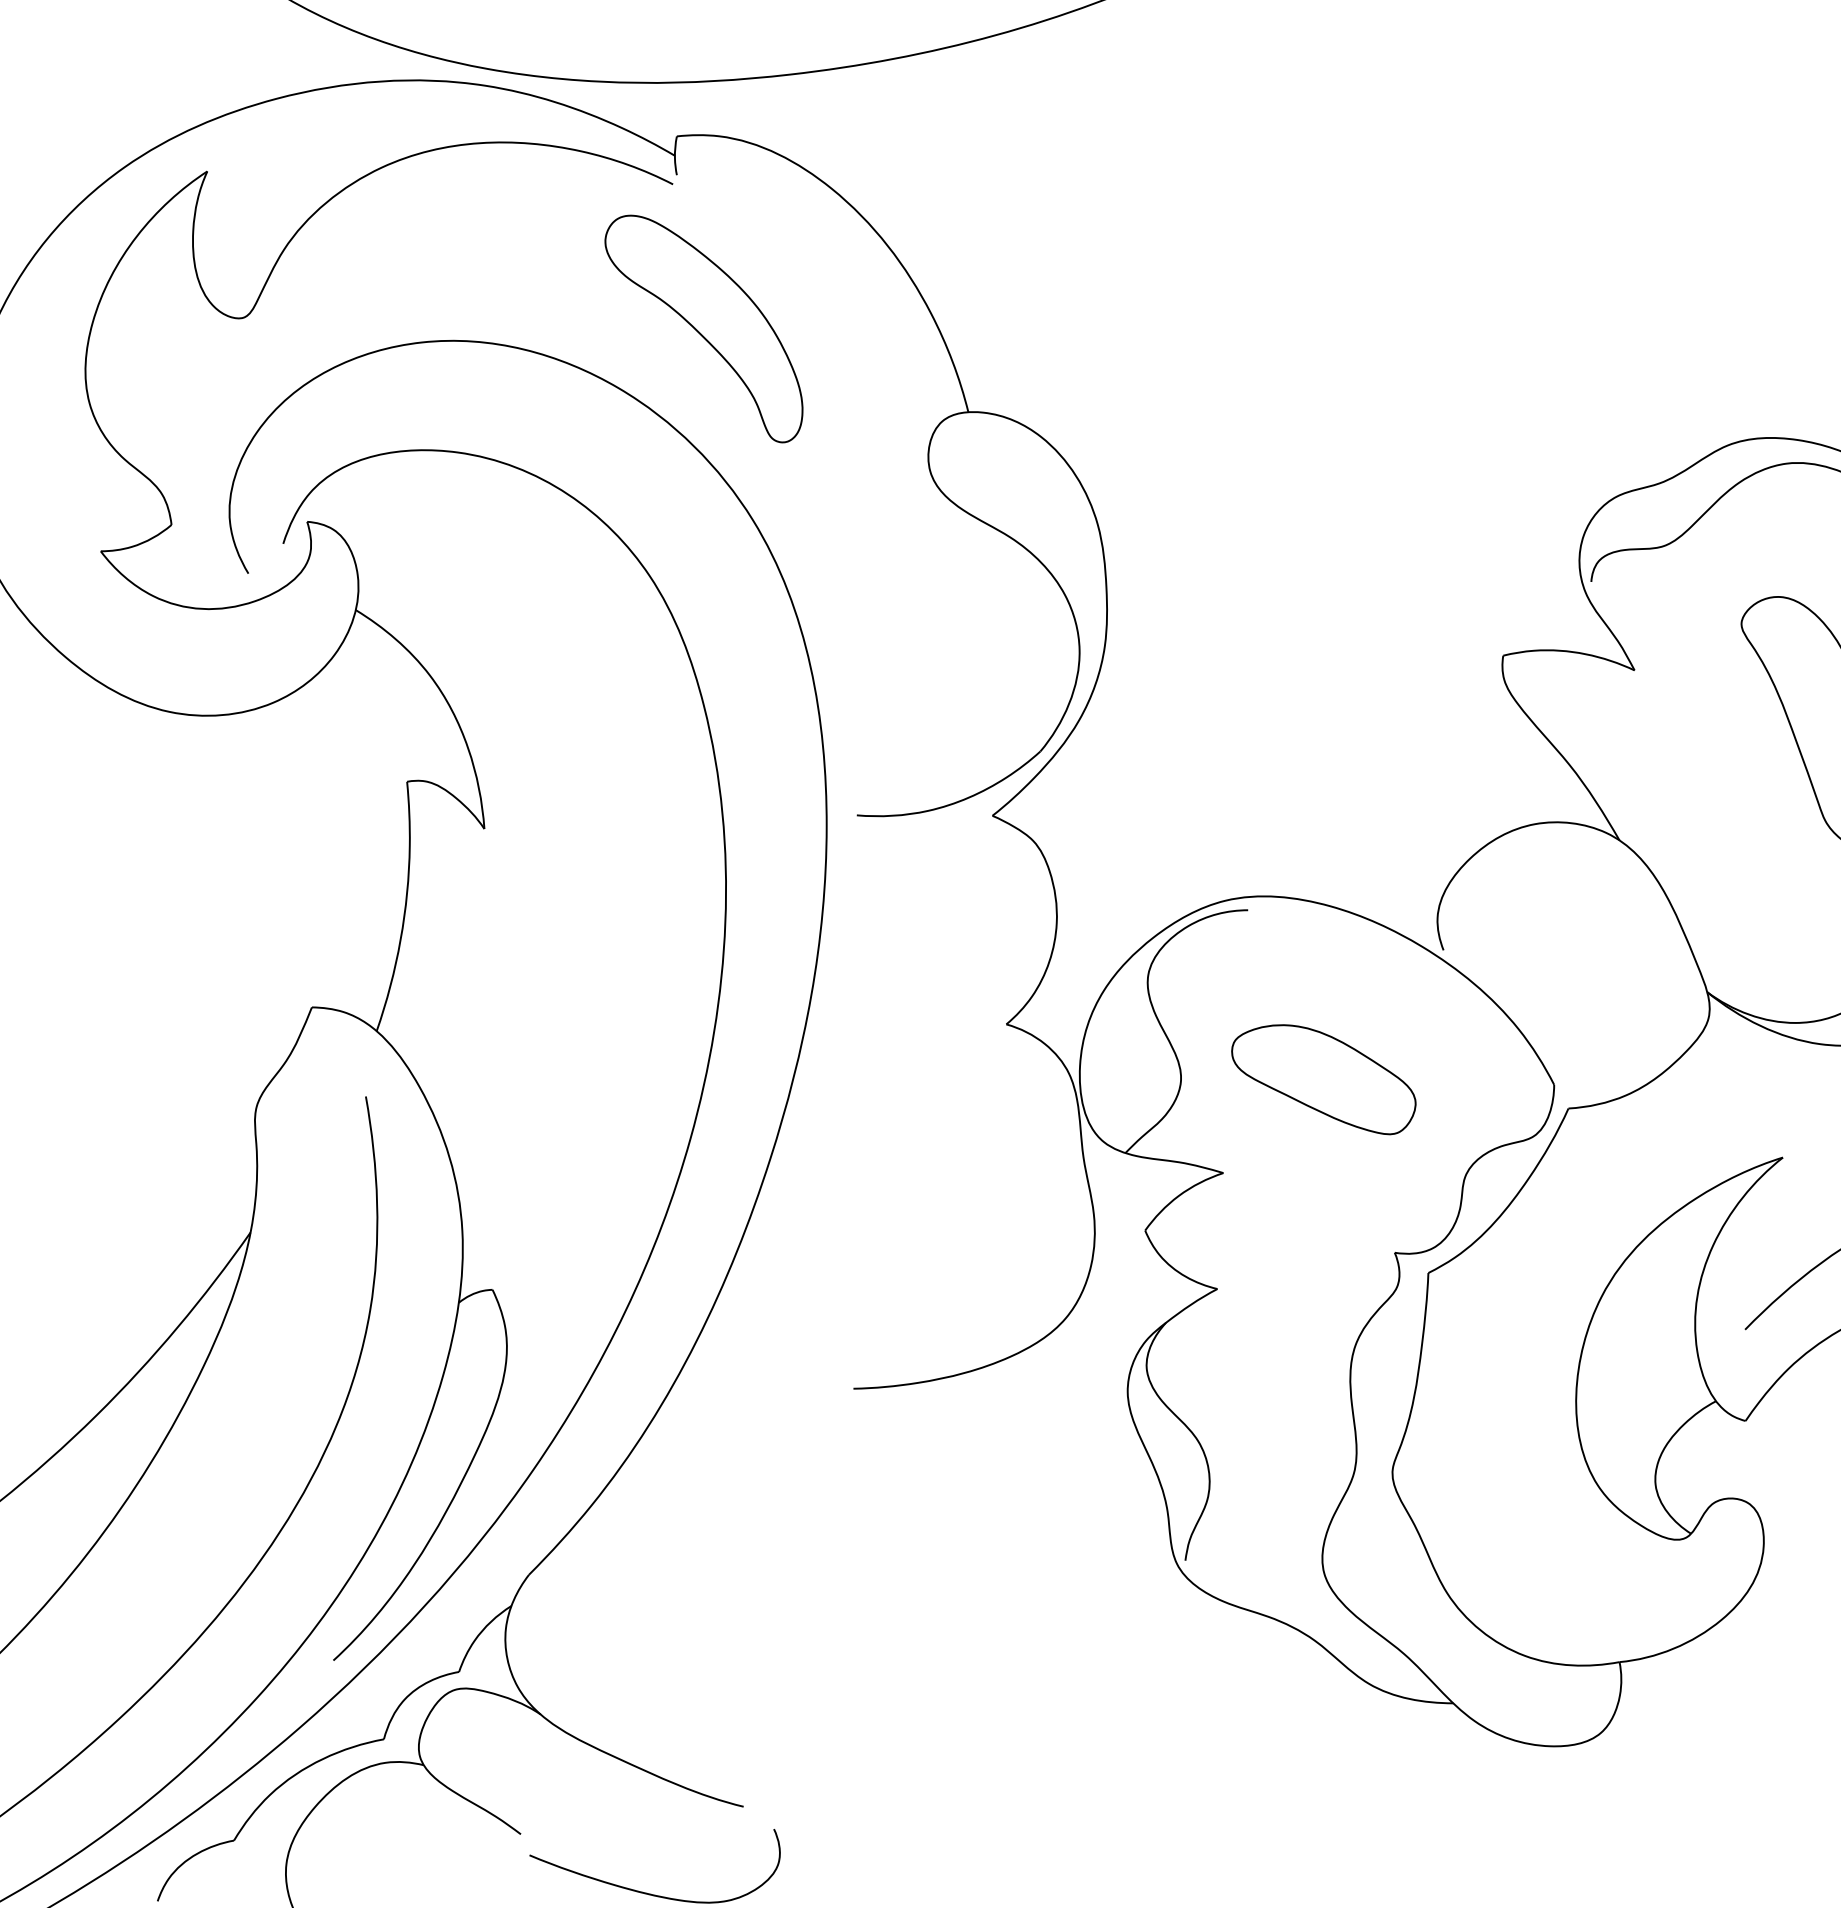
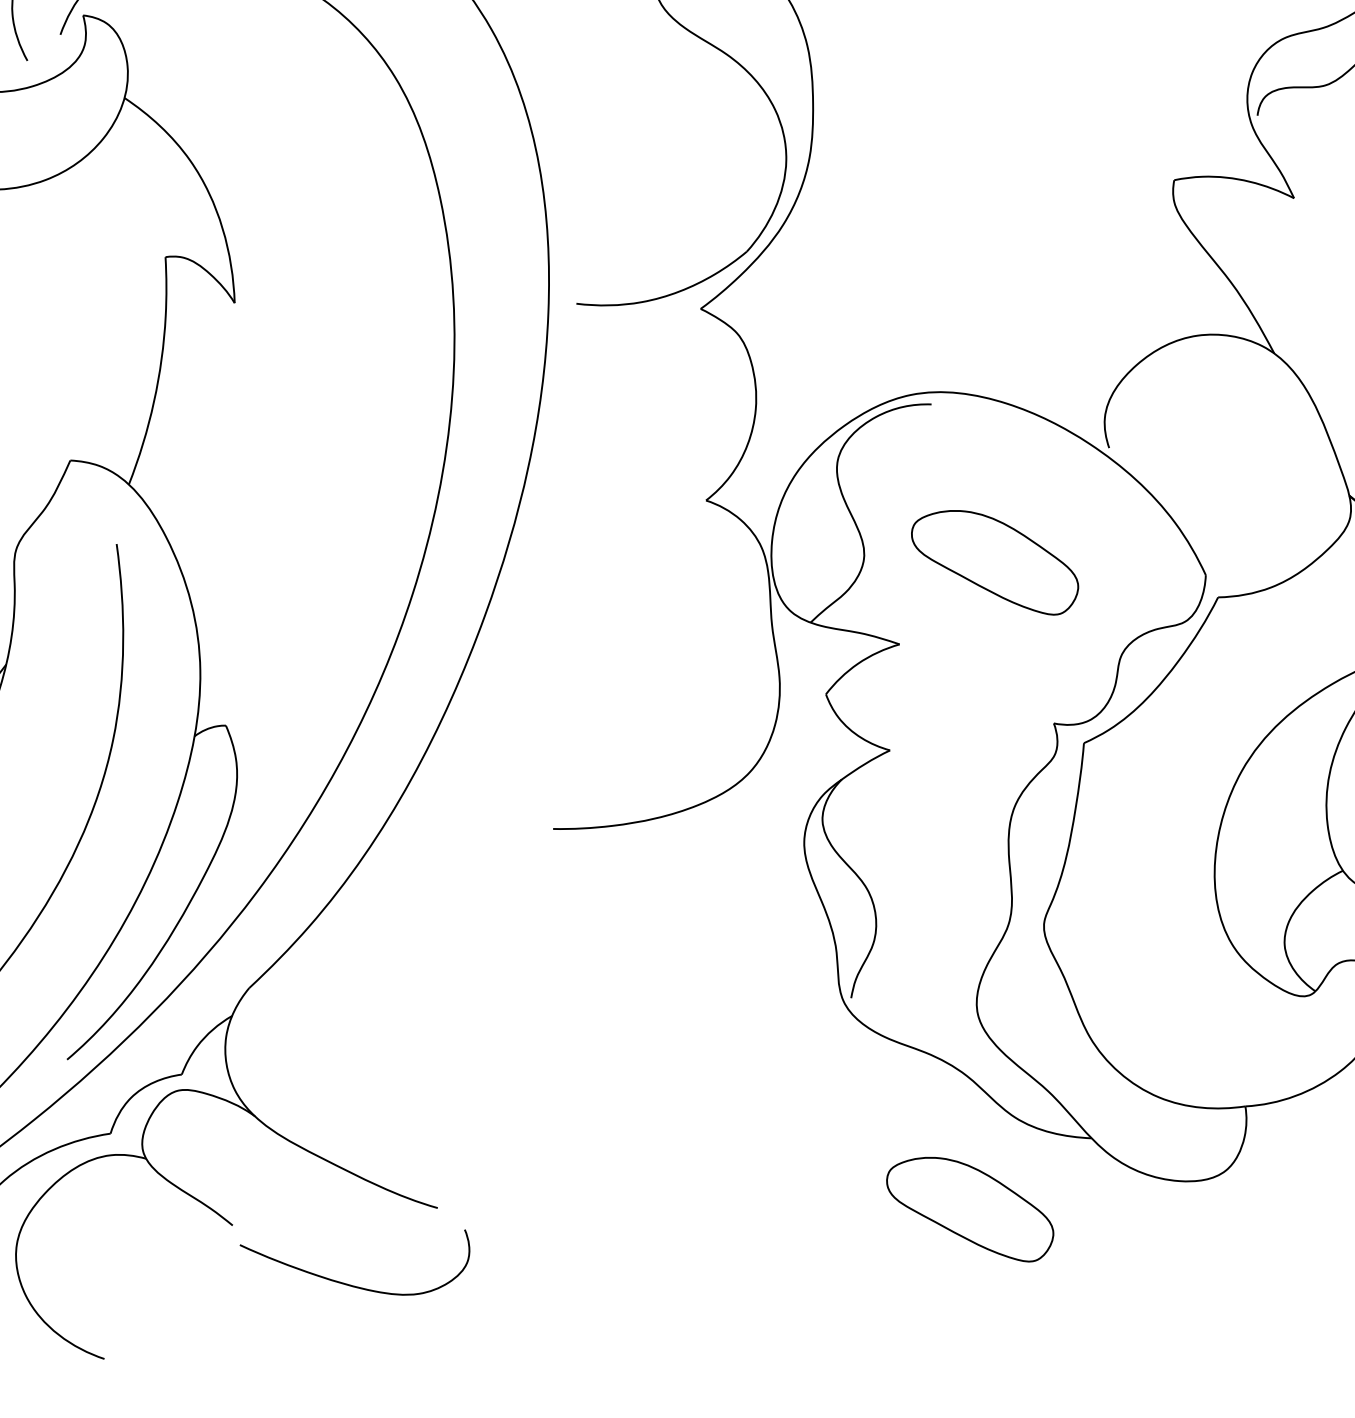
part: (1323, 1785) -> (969, 1209), added

